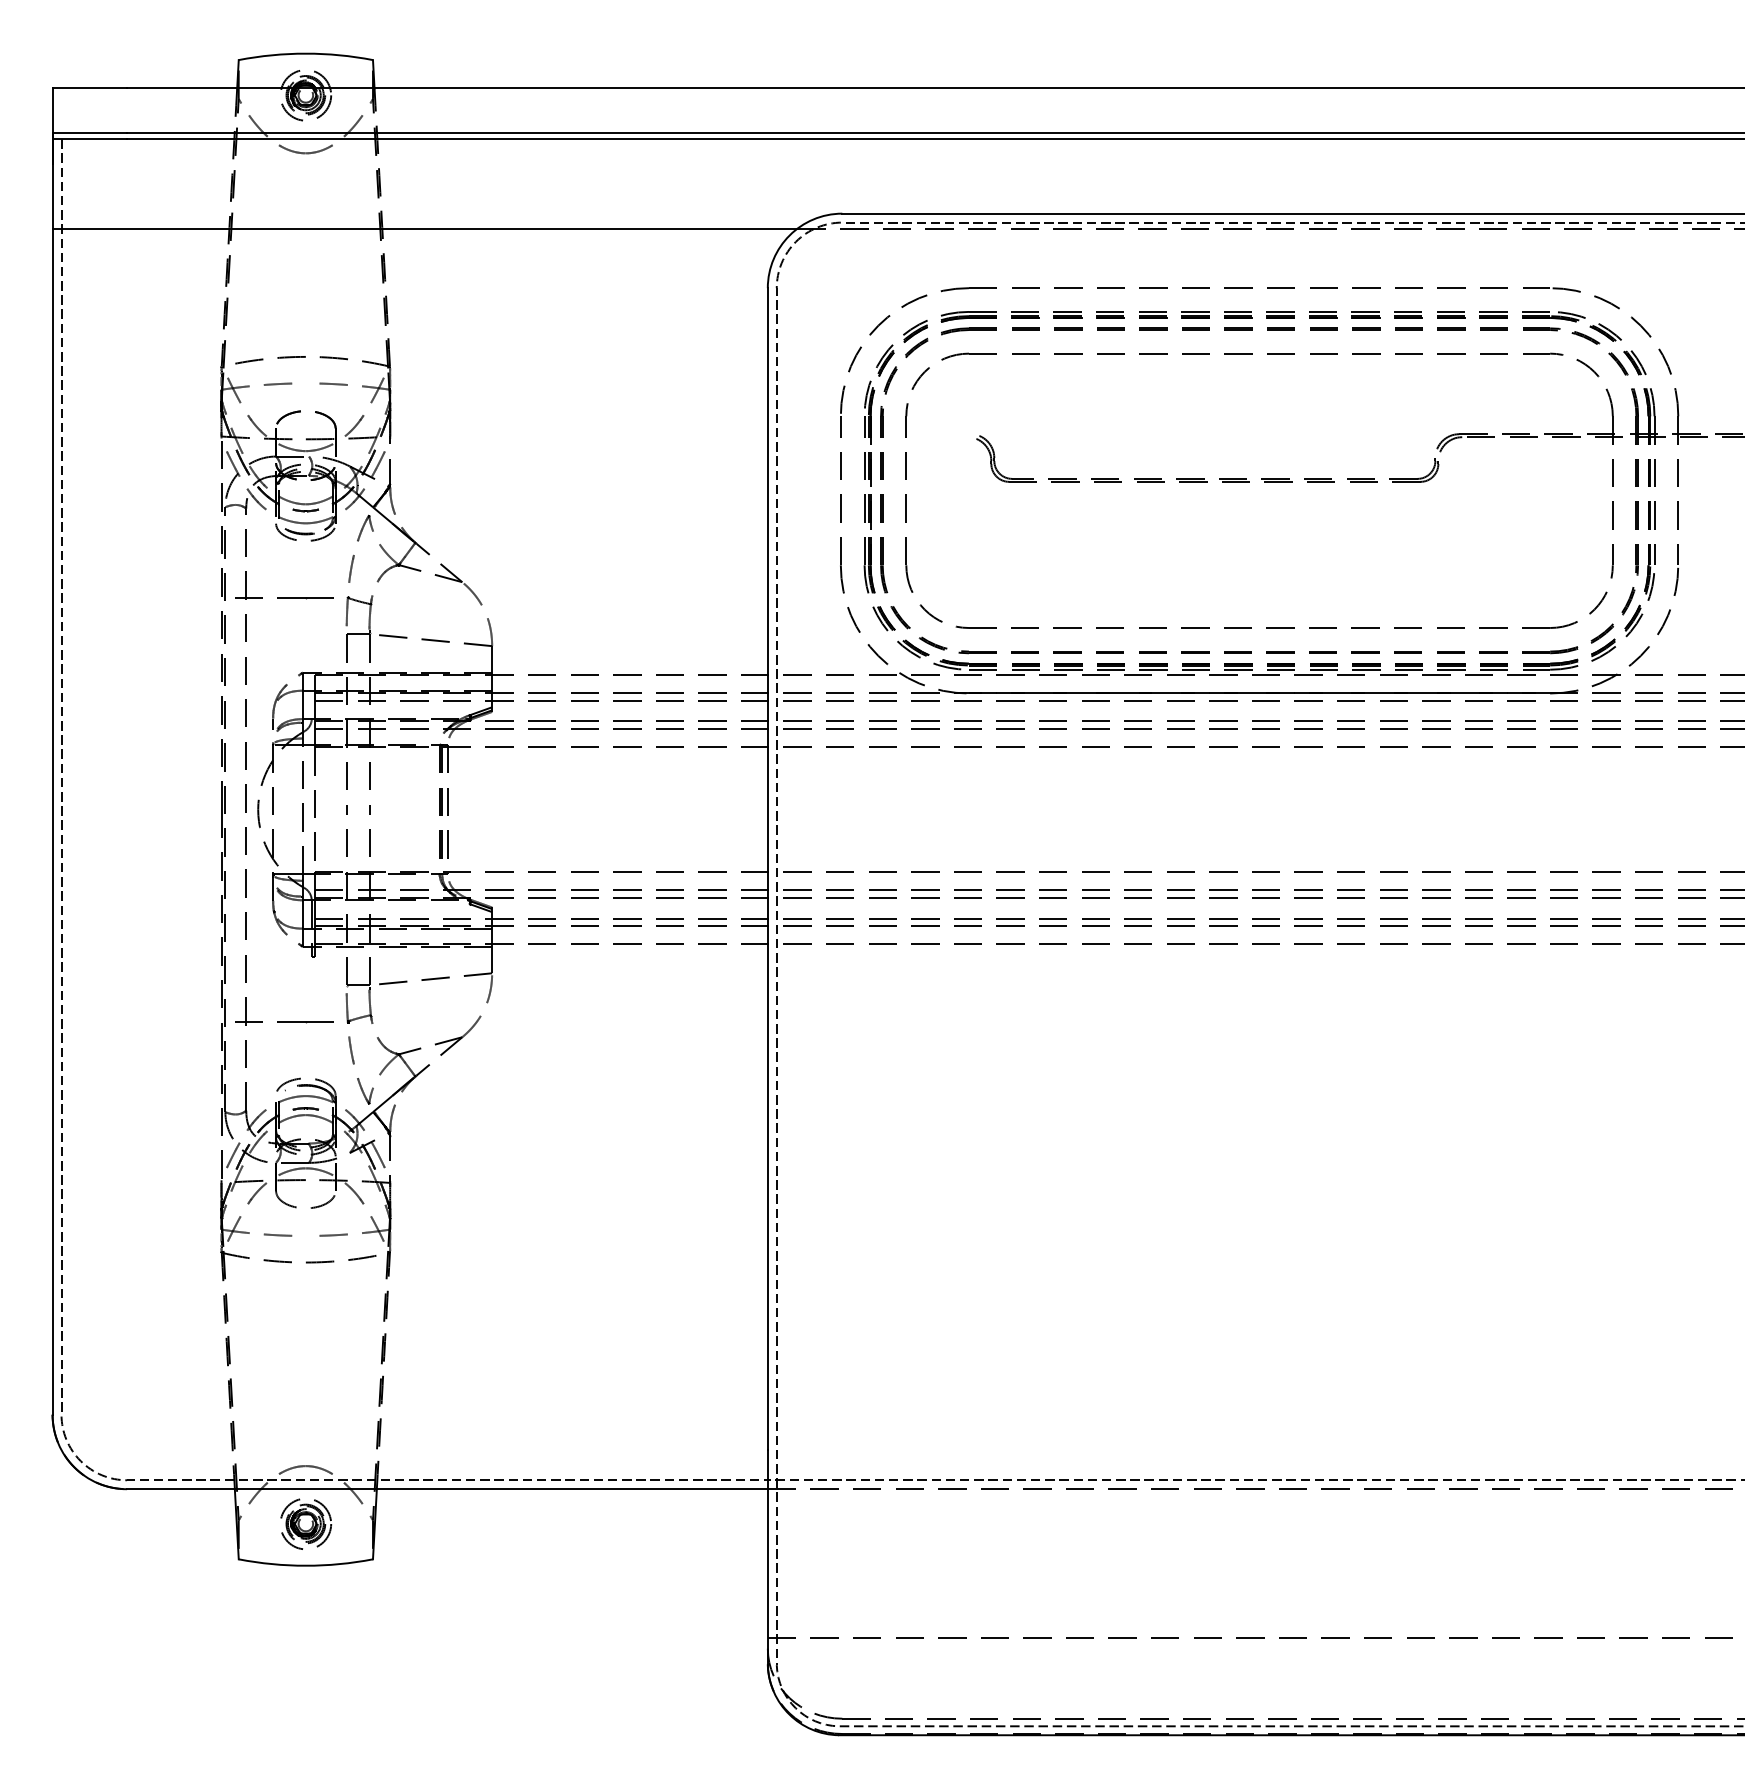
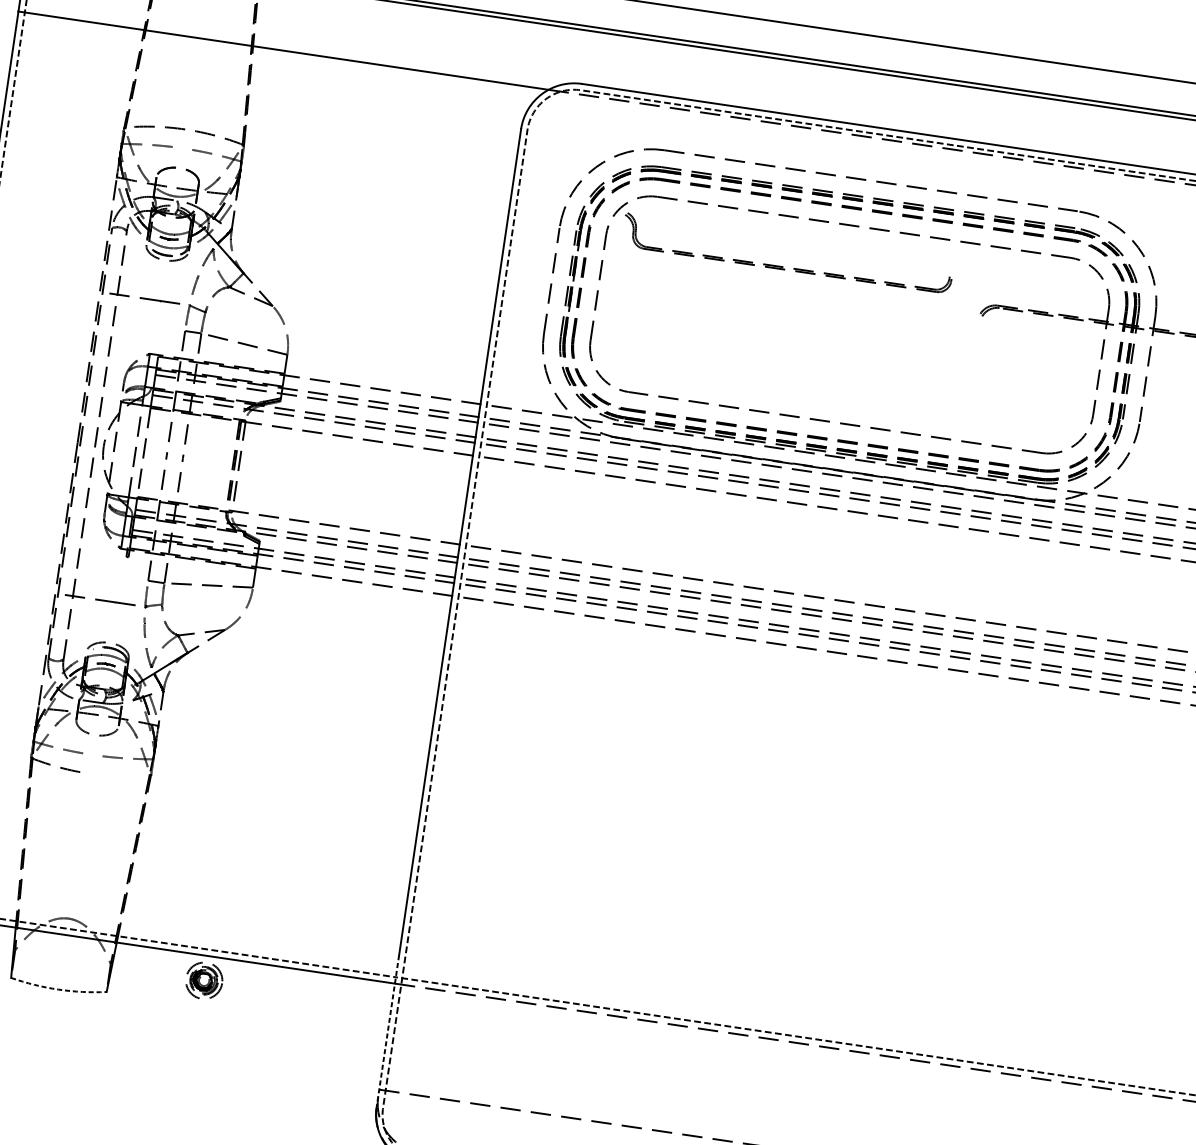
part: (1204, 478) -> (783, 266), moved
arc: (348, 1259) -> (120, 776), removed
part: (306, 1523) -> (204, 980), moved
line: (767, 1557) -> (387, 1032), solid -> dashed
arc: (305, 1565) -> (57, 989), solid -> dashed

